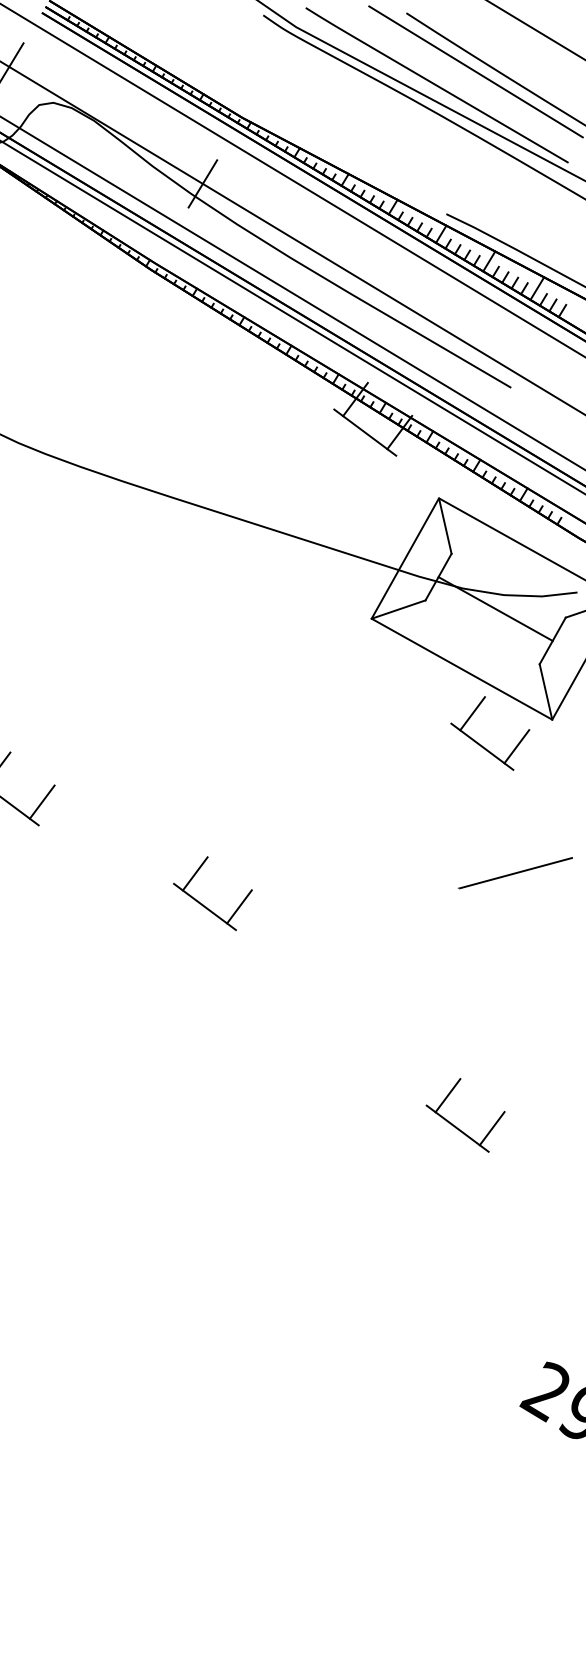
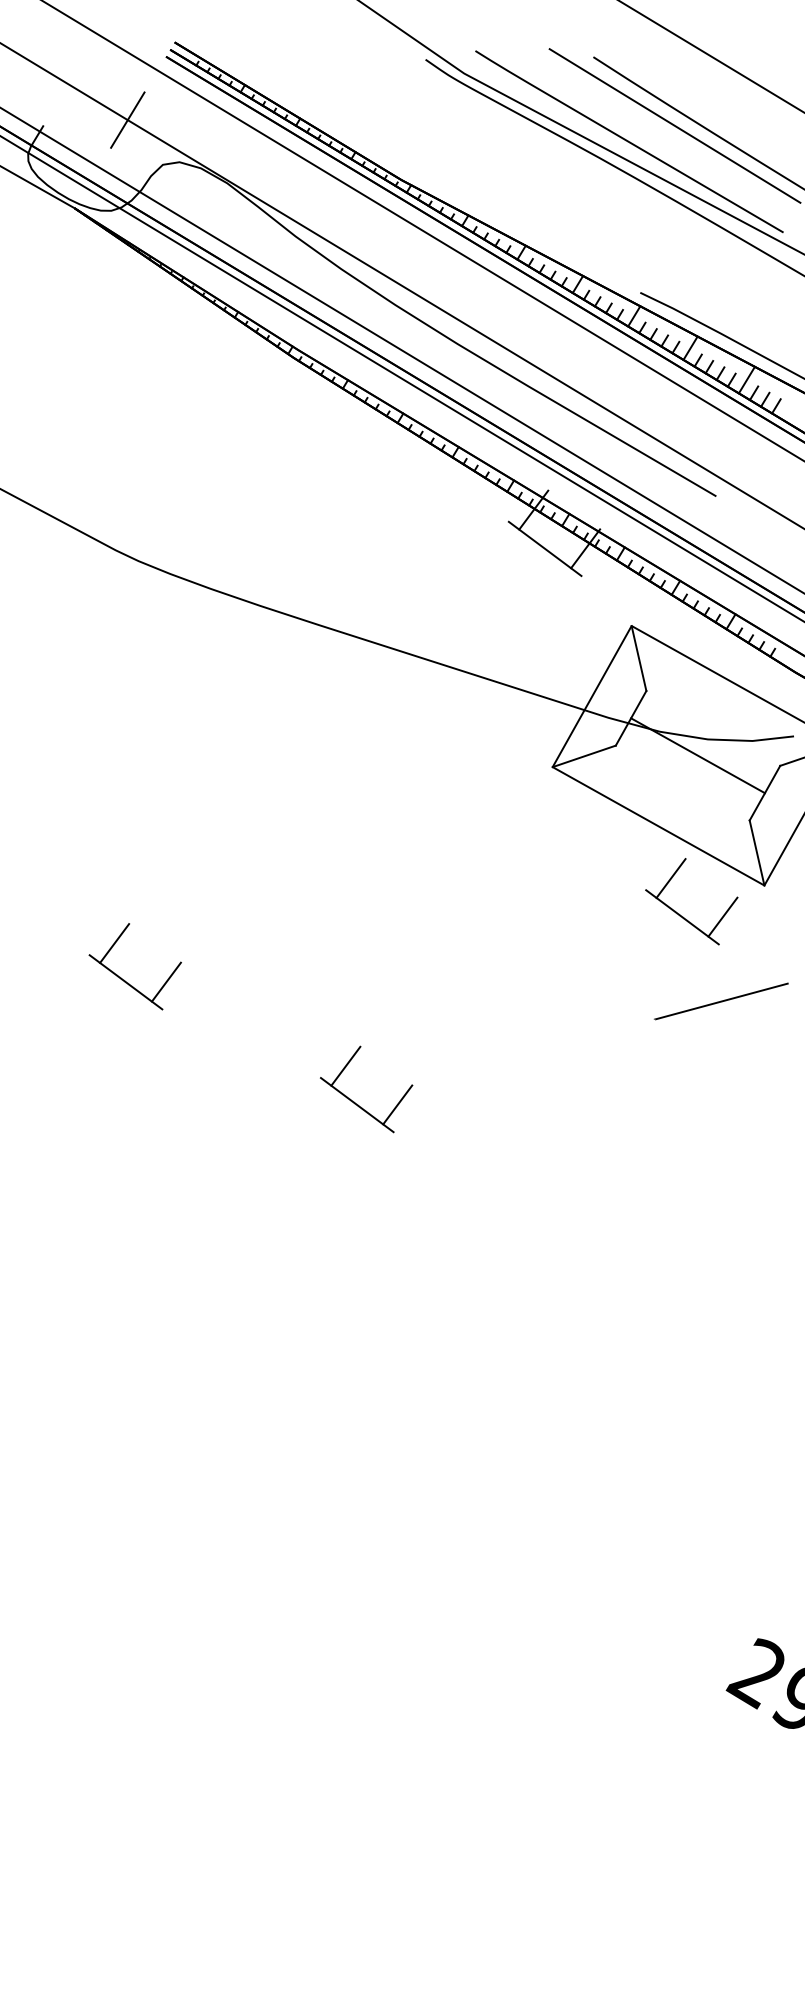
line: (202, 183) -> (354, 256), removed
line: (514, 873) -> (720, 1001), moved
part: (457, 1127) -> (653, 1363), removed

